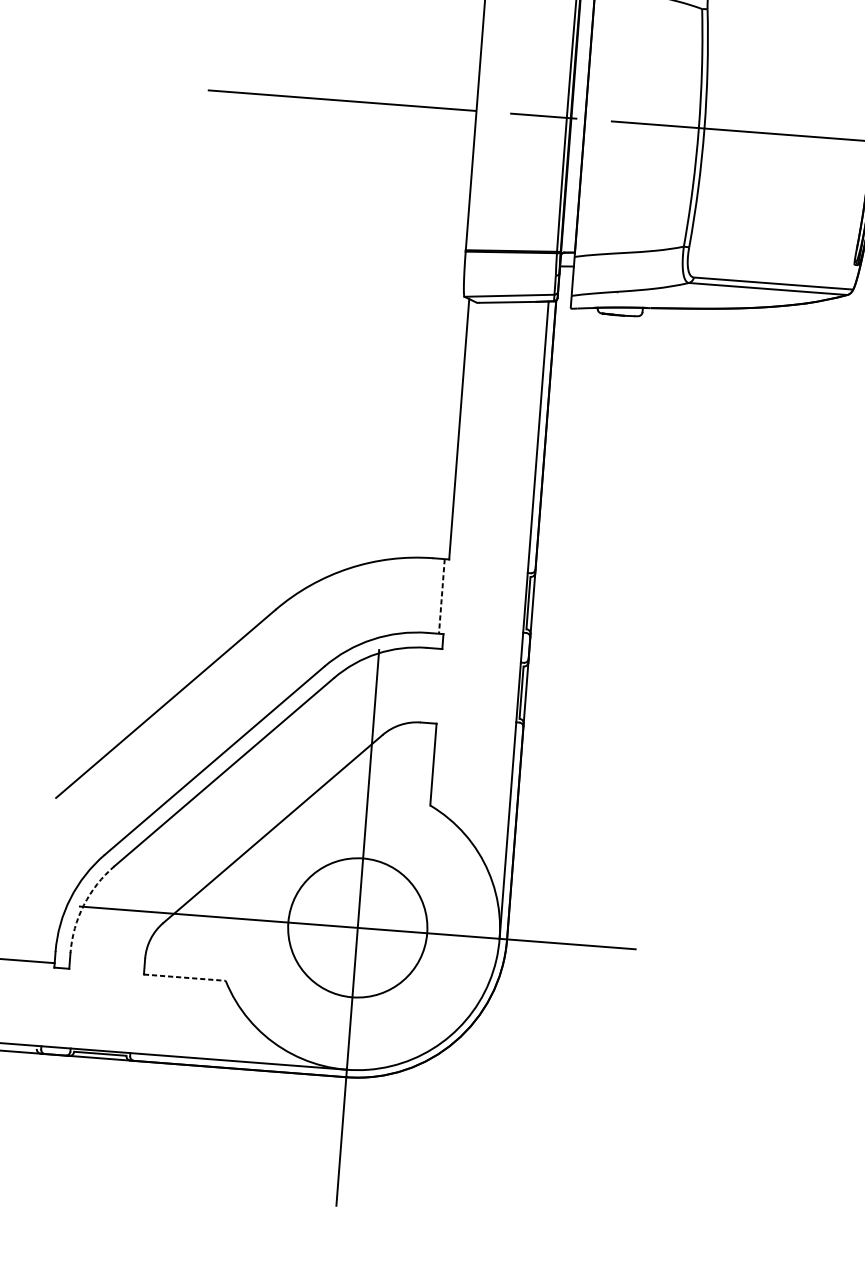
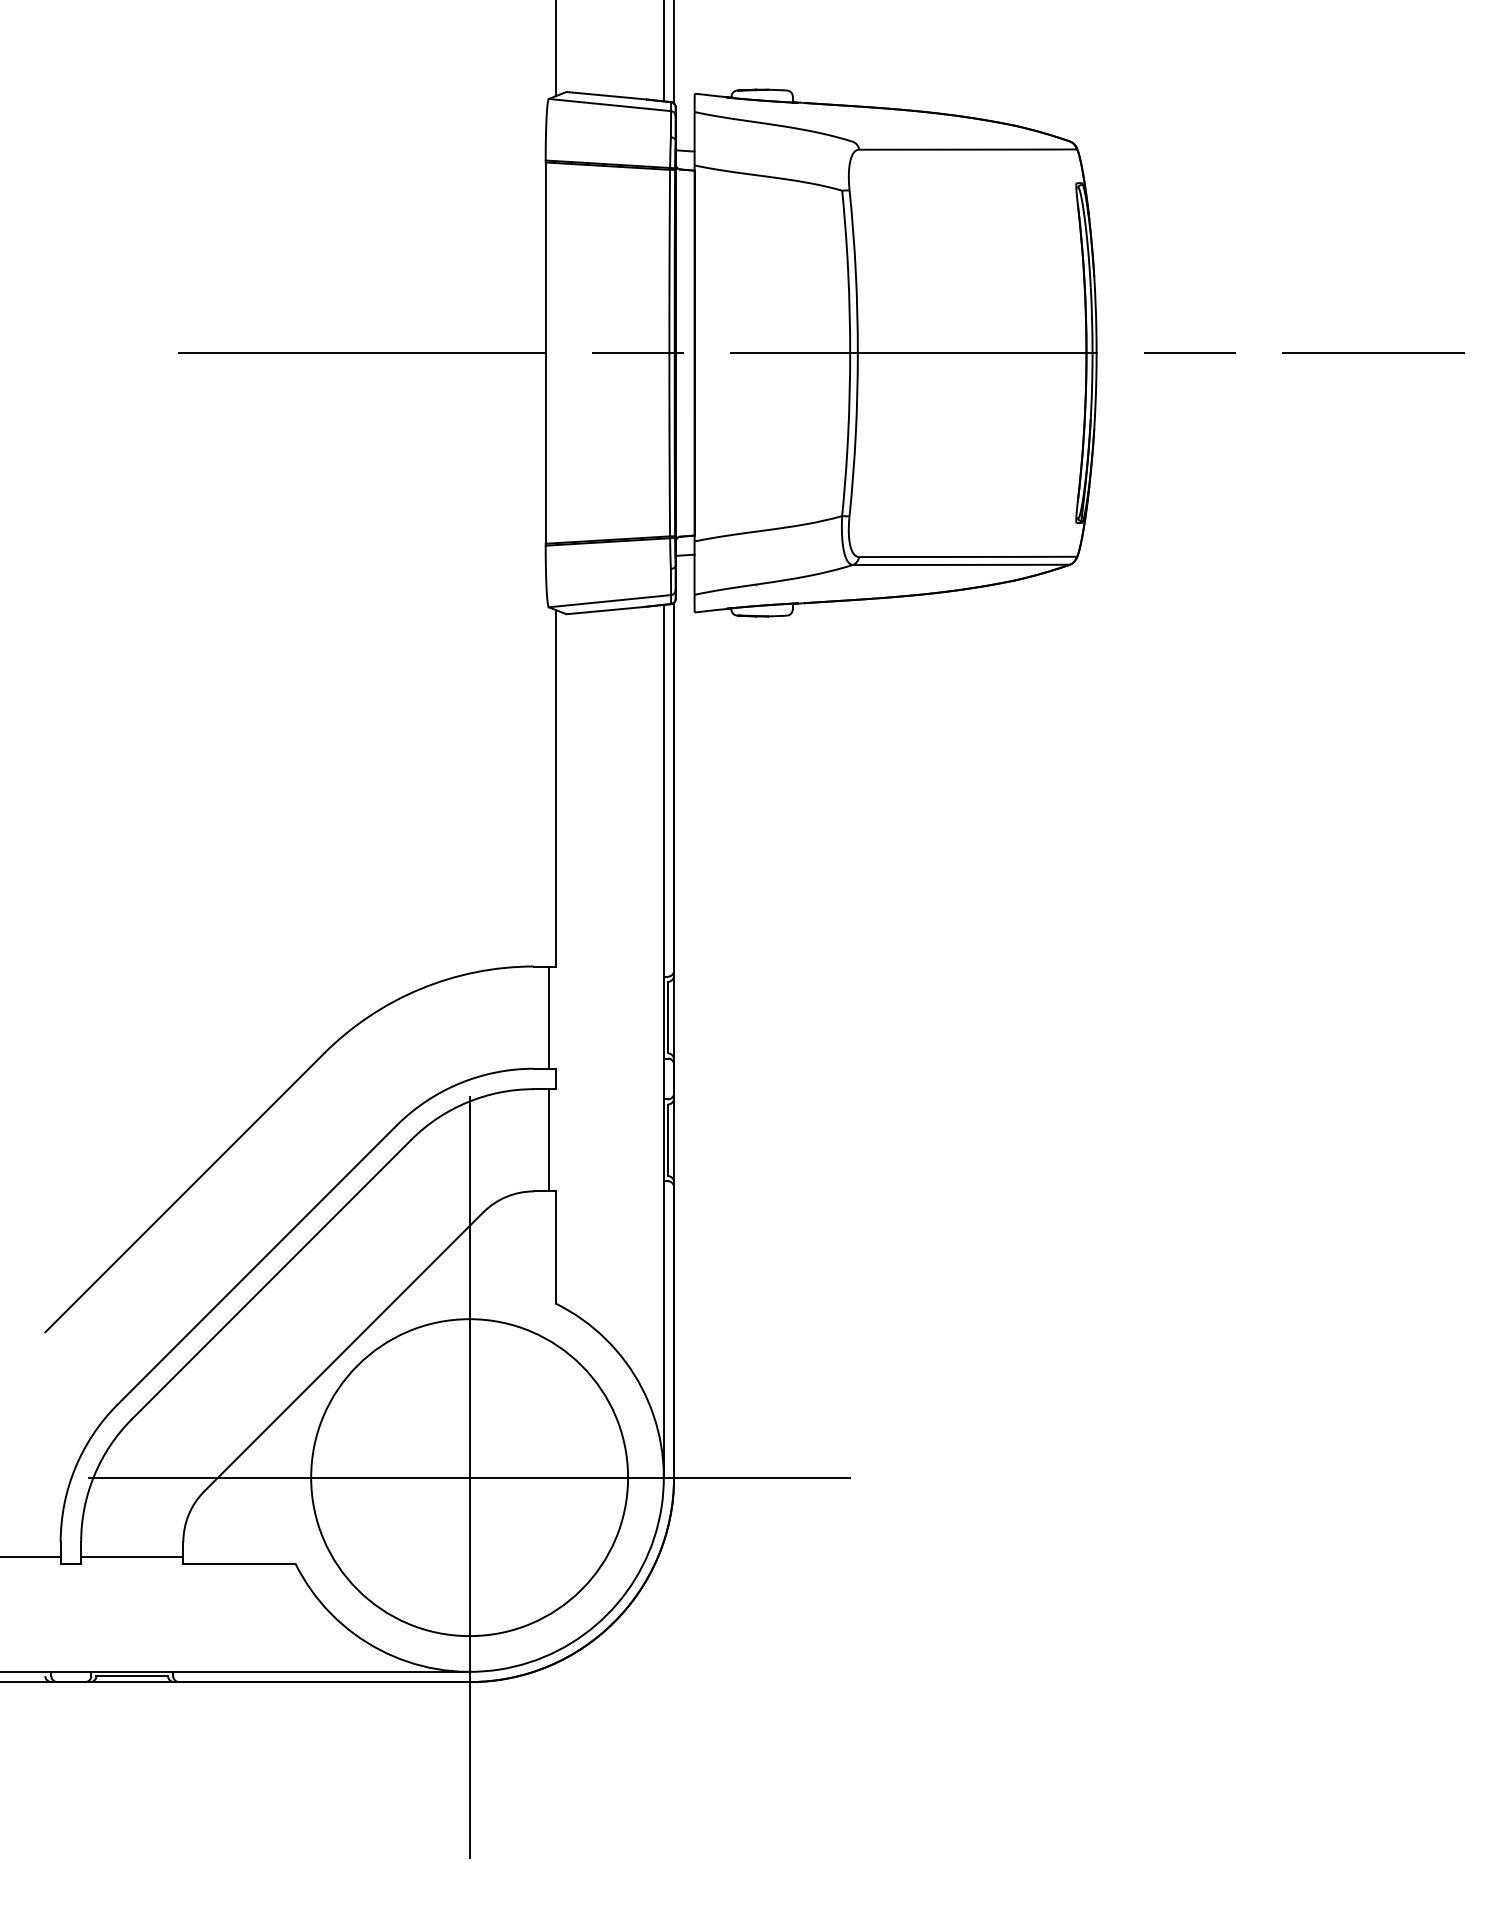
line: (441, 597) -> (549, 1018), dashed -> solid
line: (435, 686) -> (549, 1140), added
arc: (83, 905) -> (94, 1475), dashed -> solid
circle: (357, 927) -> (469, 1477), size x1.67
line: (107, 967) -> (132, 1557), added
line: (184, 977) -> (239, 1563), dashed -> solid

